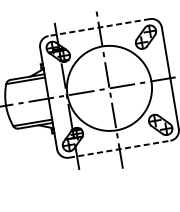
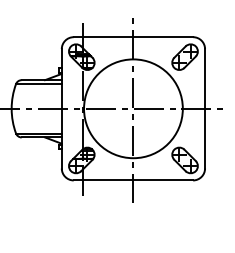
line: (99, 27) -> (133, 37), dashed -> solid
line: (119, 149) -> (133, 180), dashed -> solid

